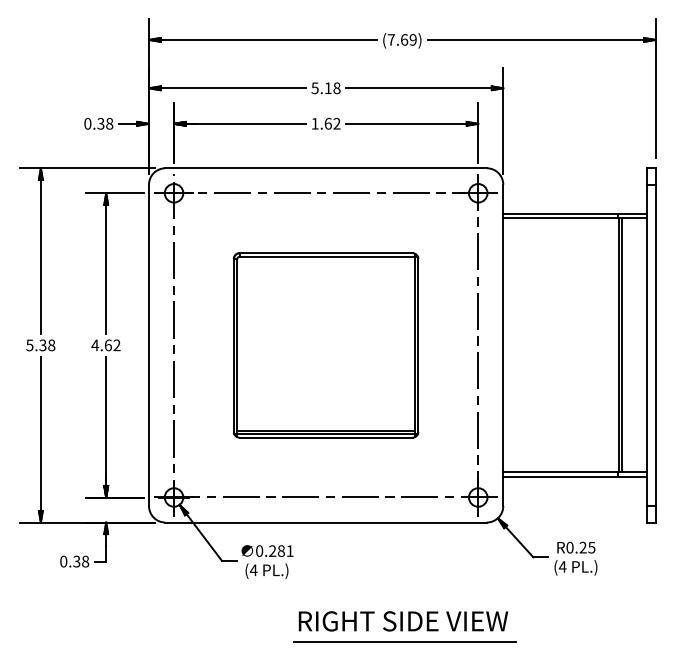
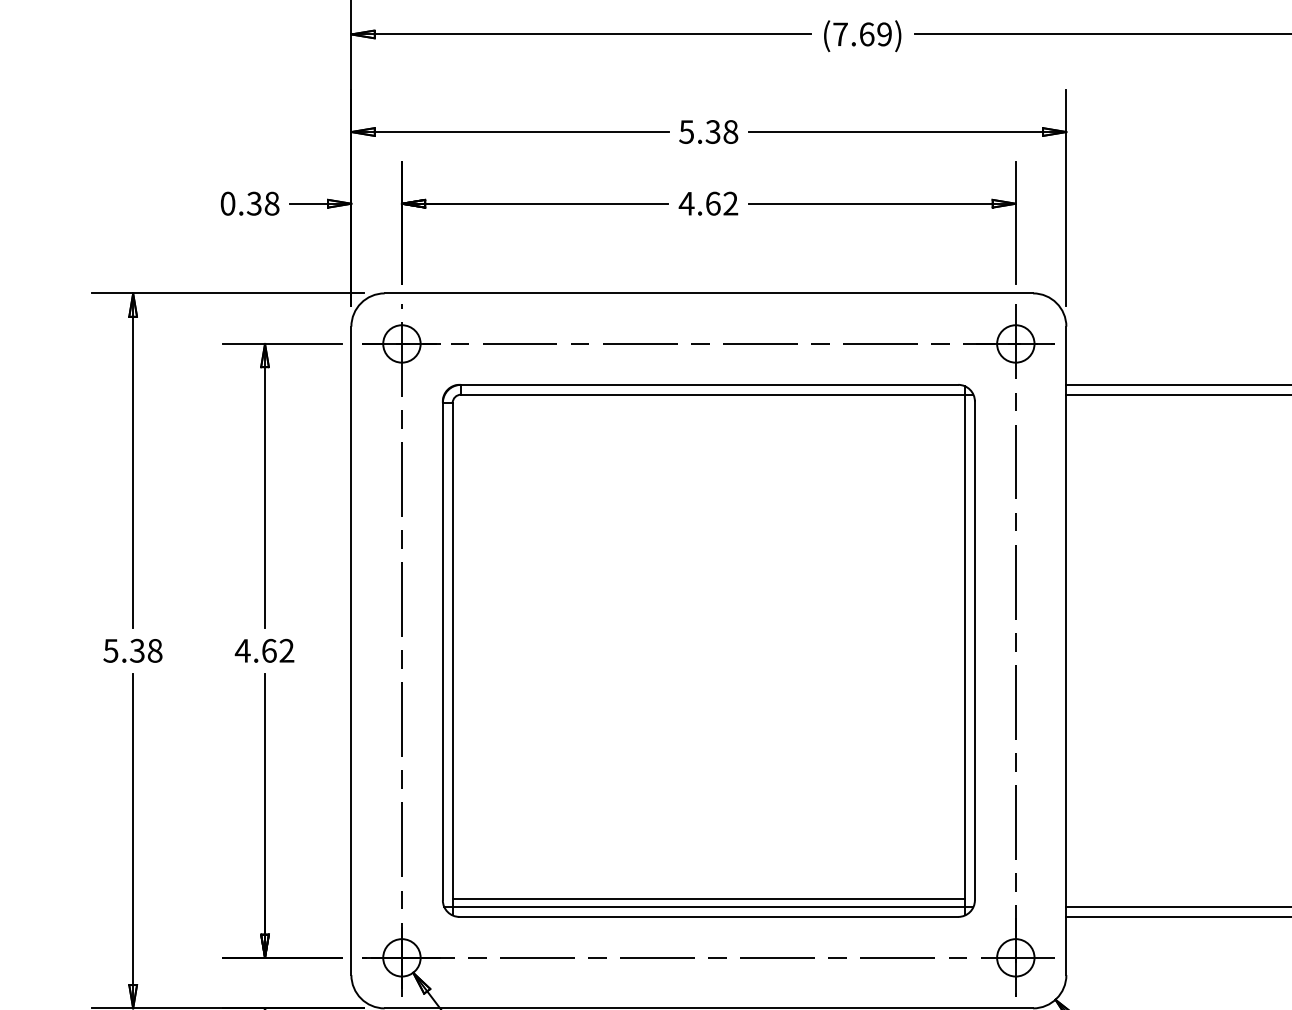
text: (327, 88) -> (711, 132), 5.18 -> 5.38
text: (314, 123) -> (685, 203), 1.62 -> 4.62
part: (325, 345) -> (707, 651), size x1.43

